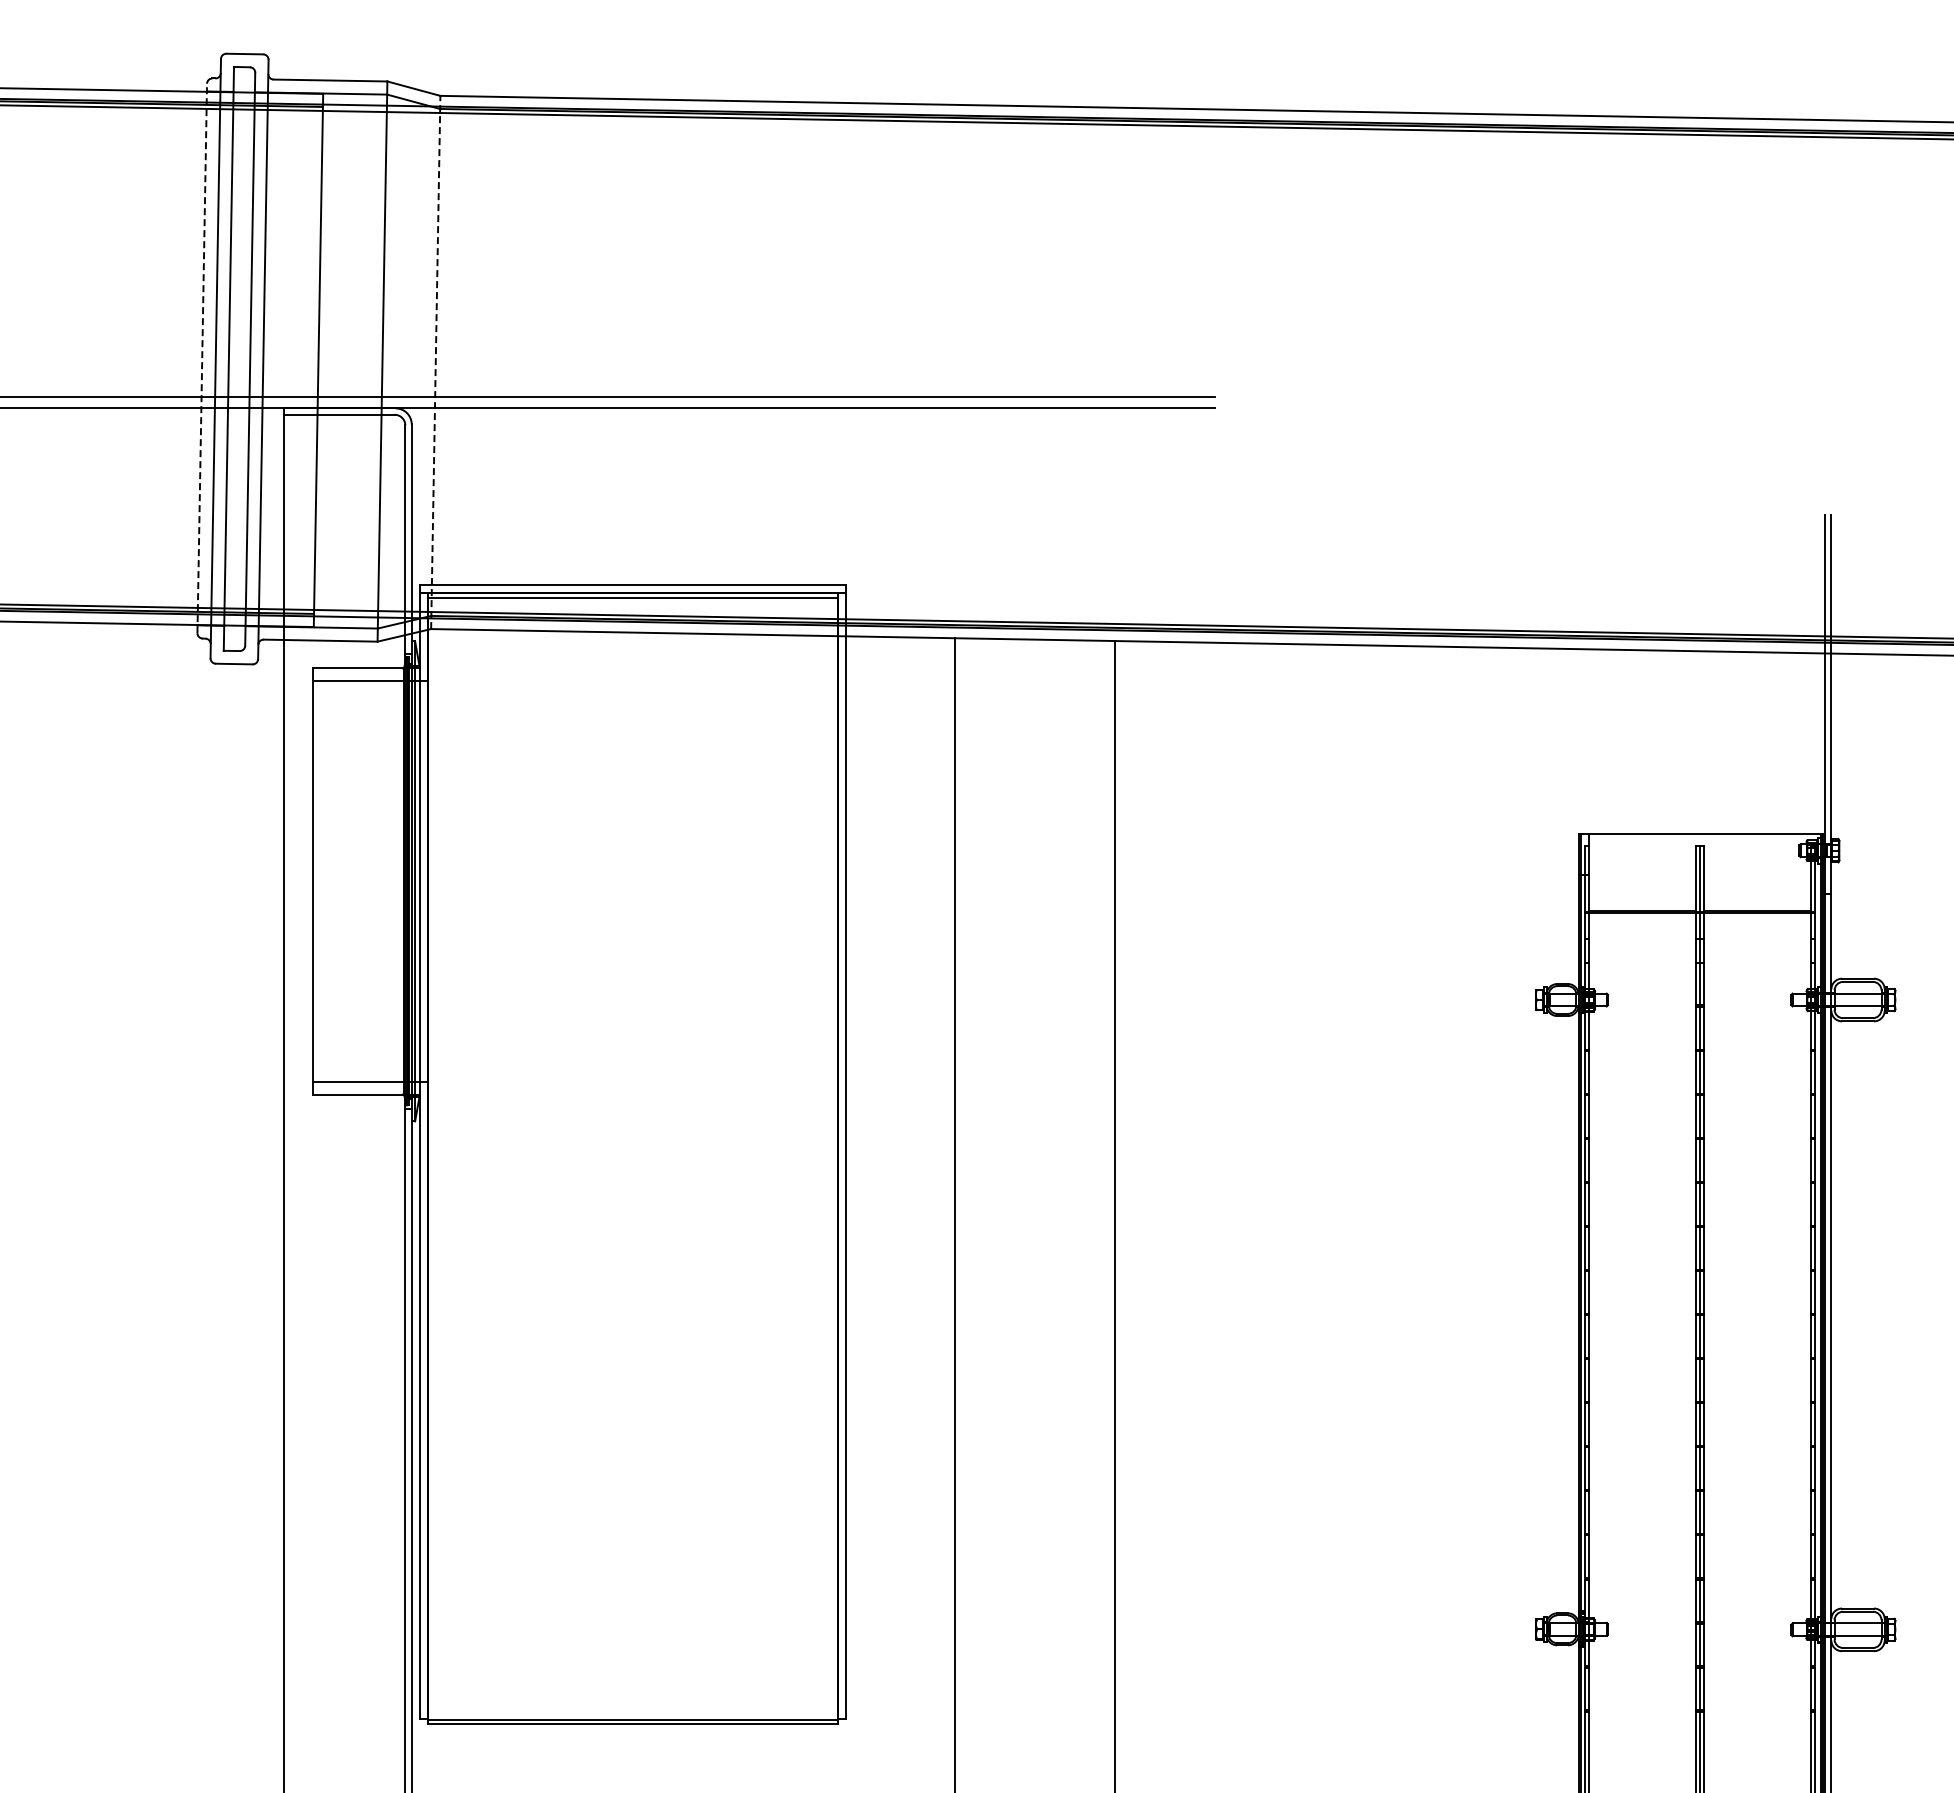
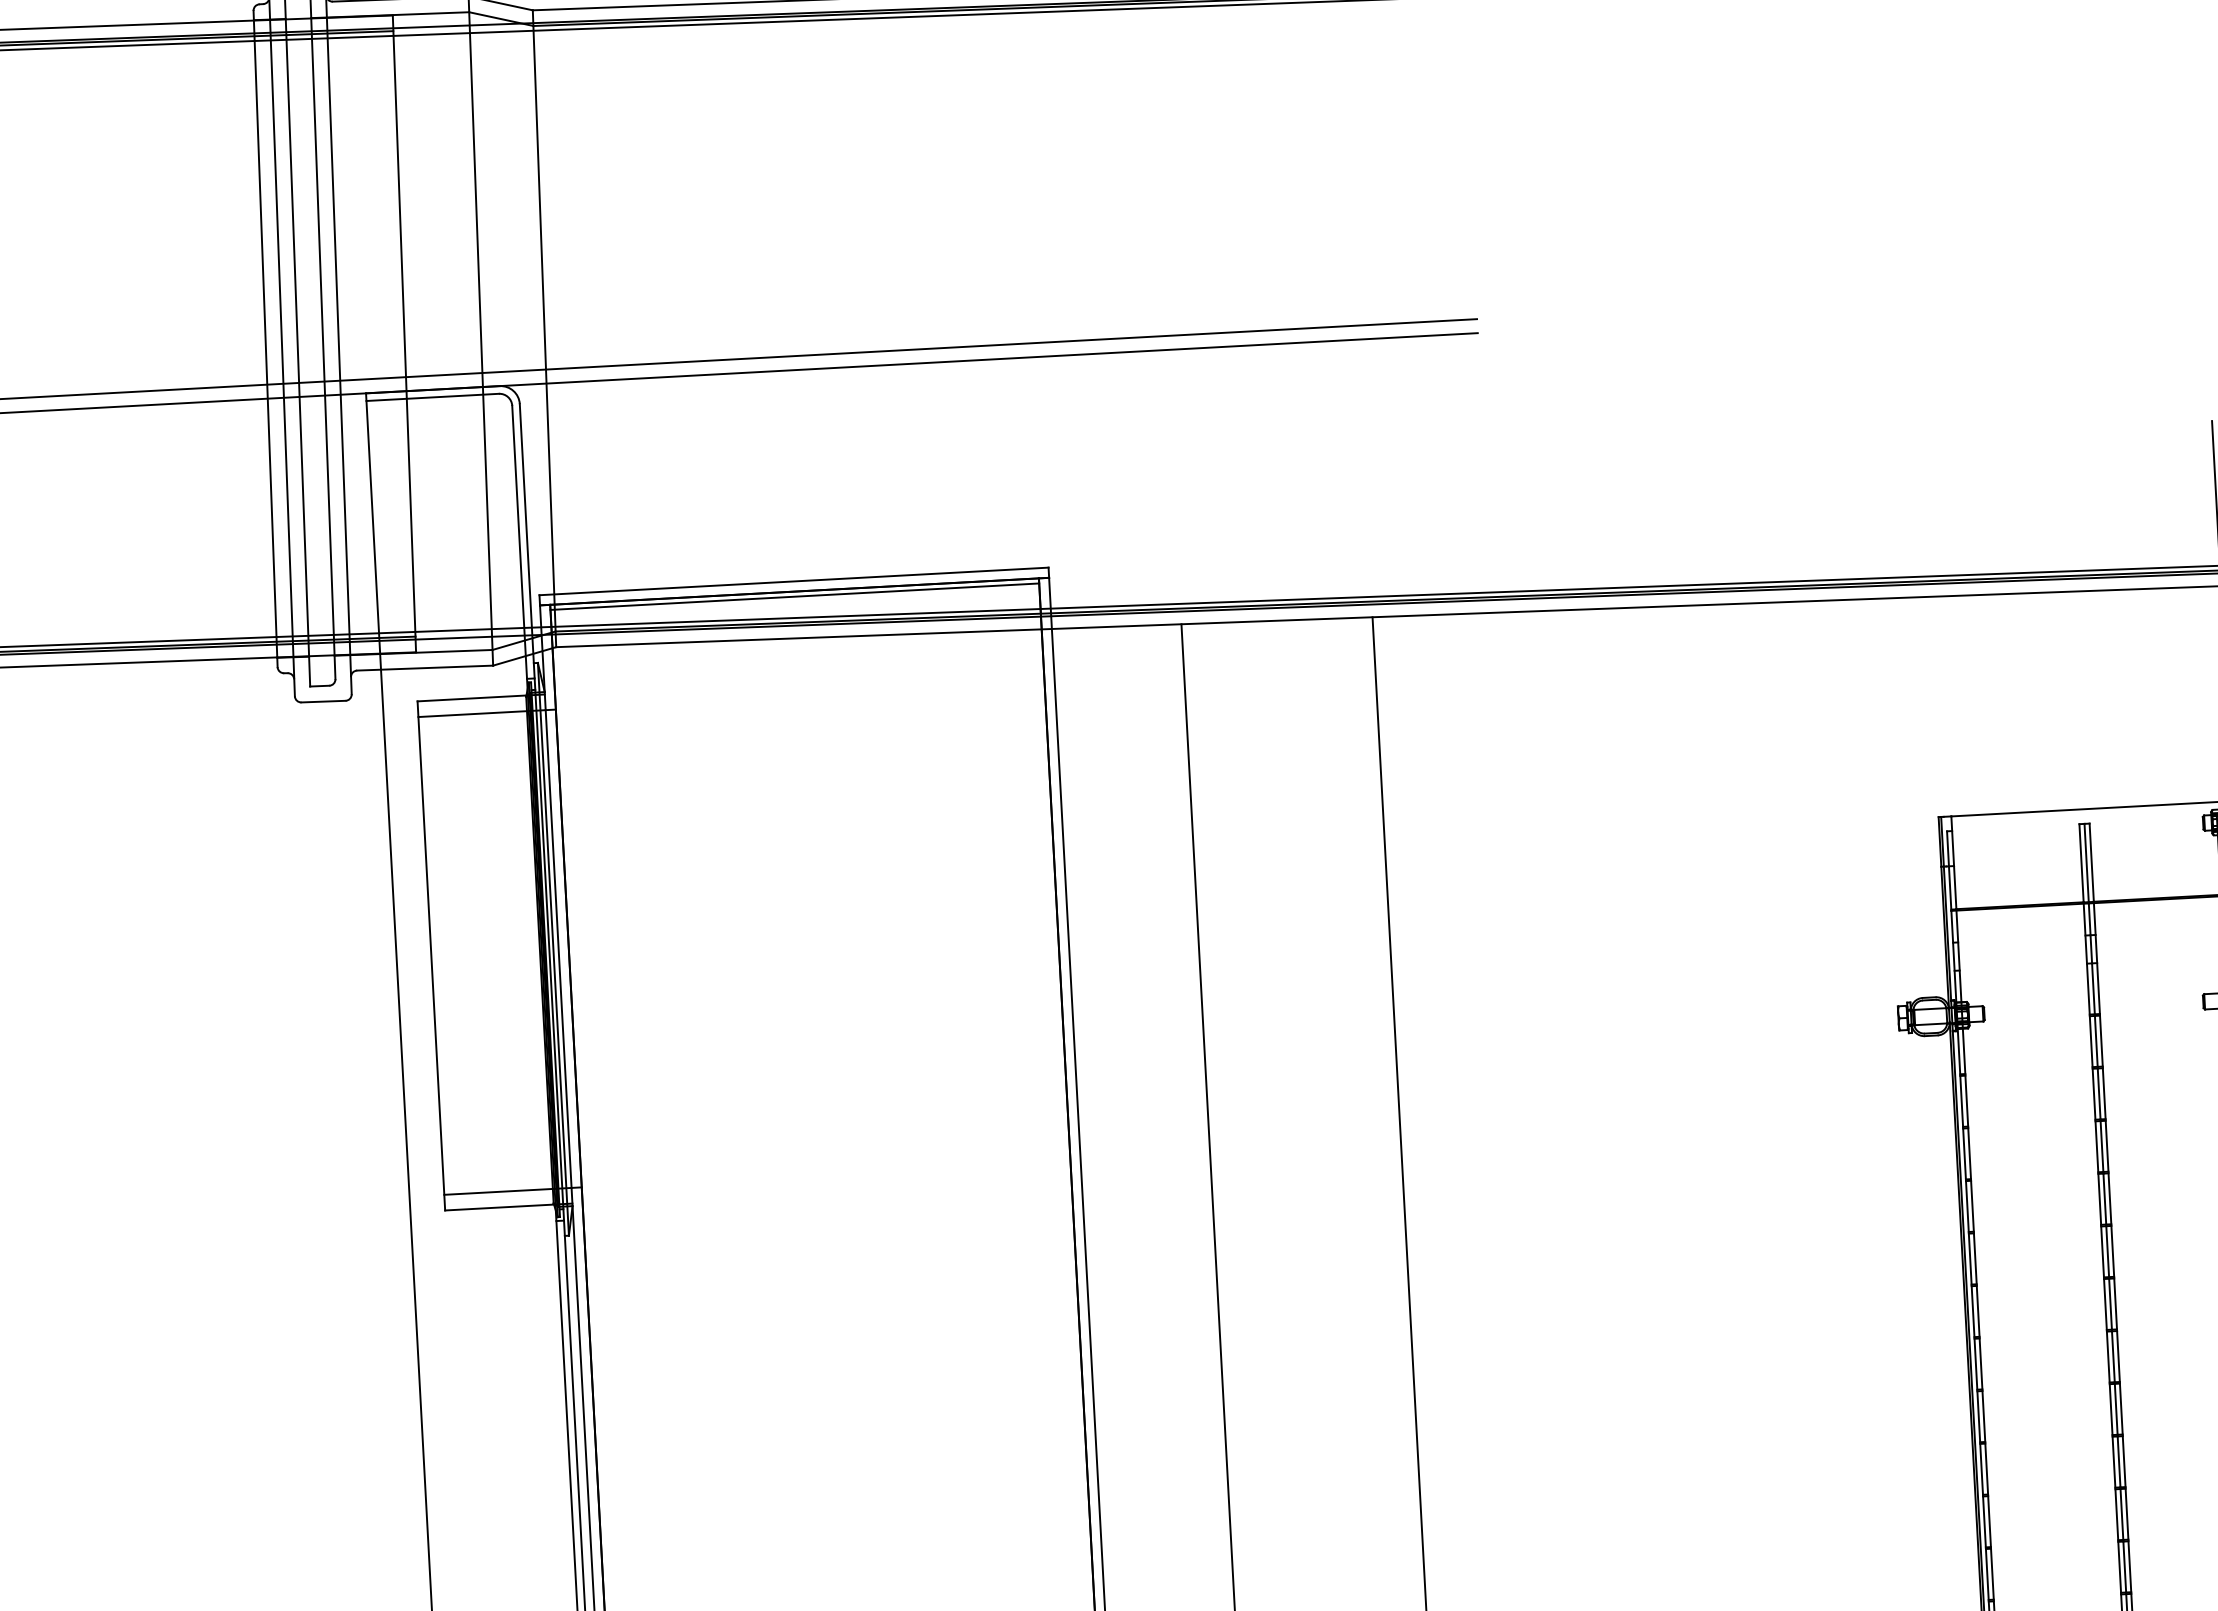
line: (202, 358) -> (265, 339), dashed -> solid
line: (435, 362) -> (544, 328), dashed -> solid

